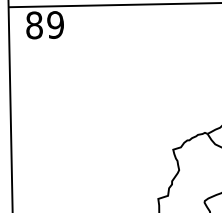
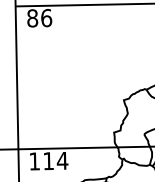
text: (55, 25) -> (46, 18), 89 -> 86

